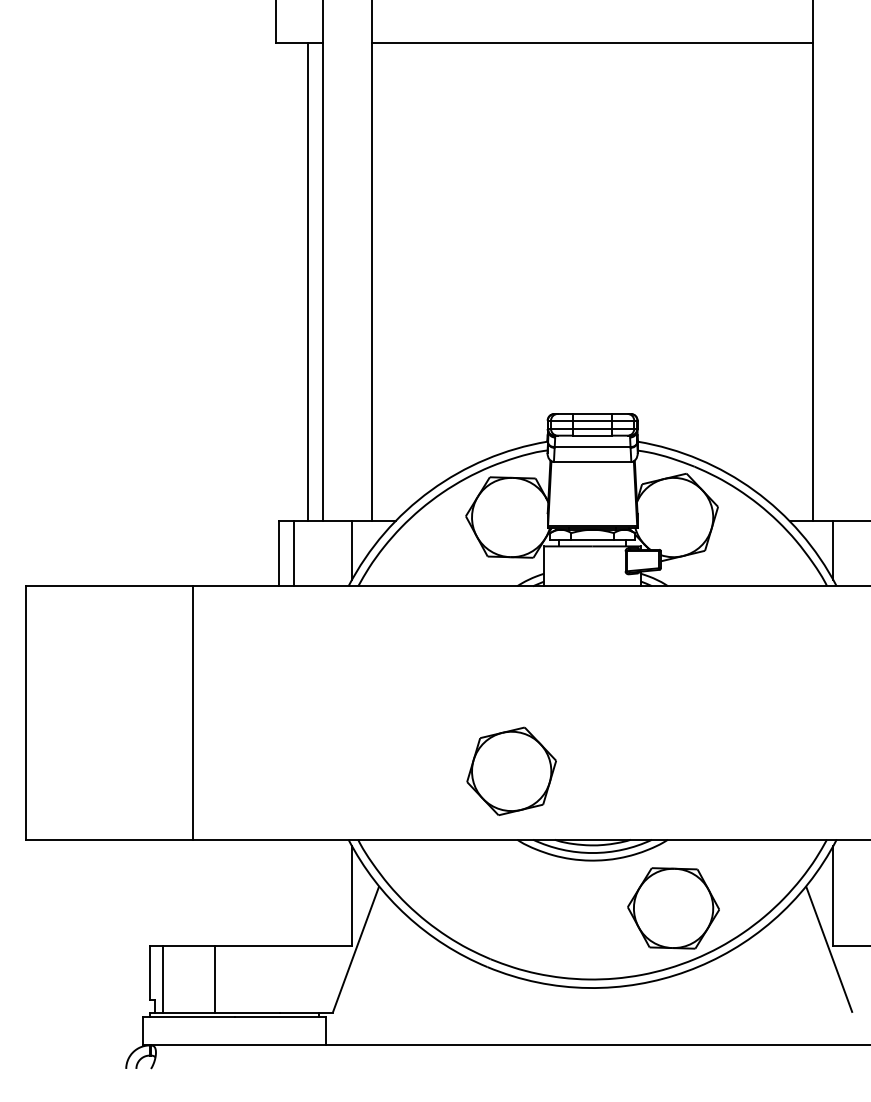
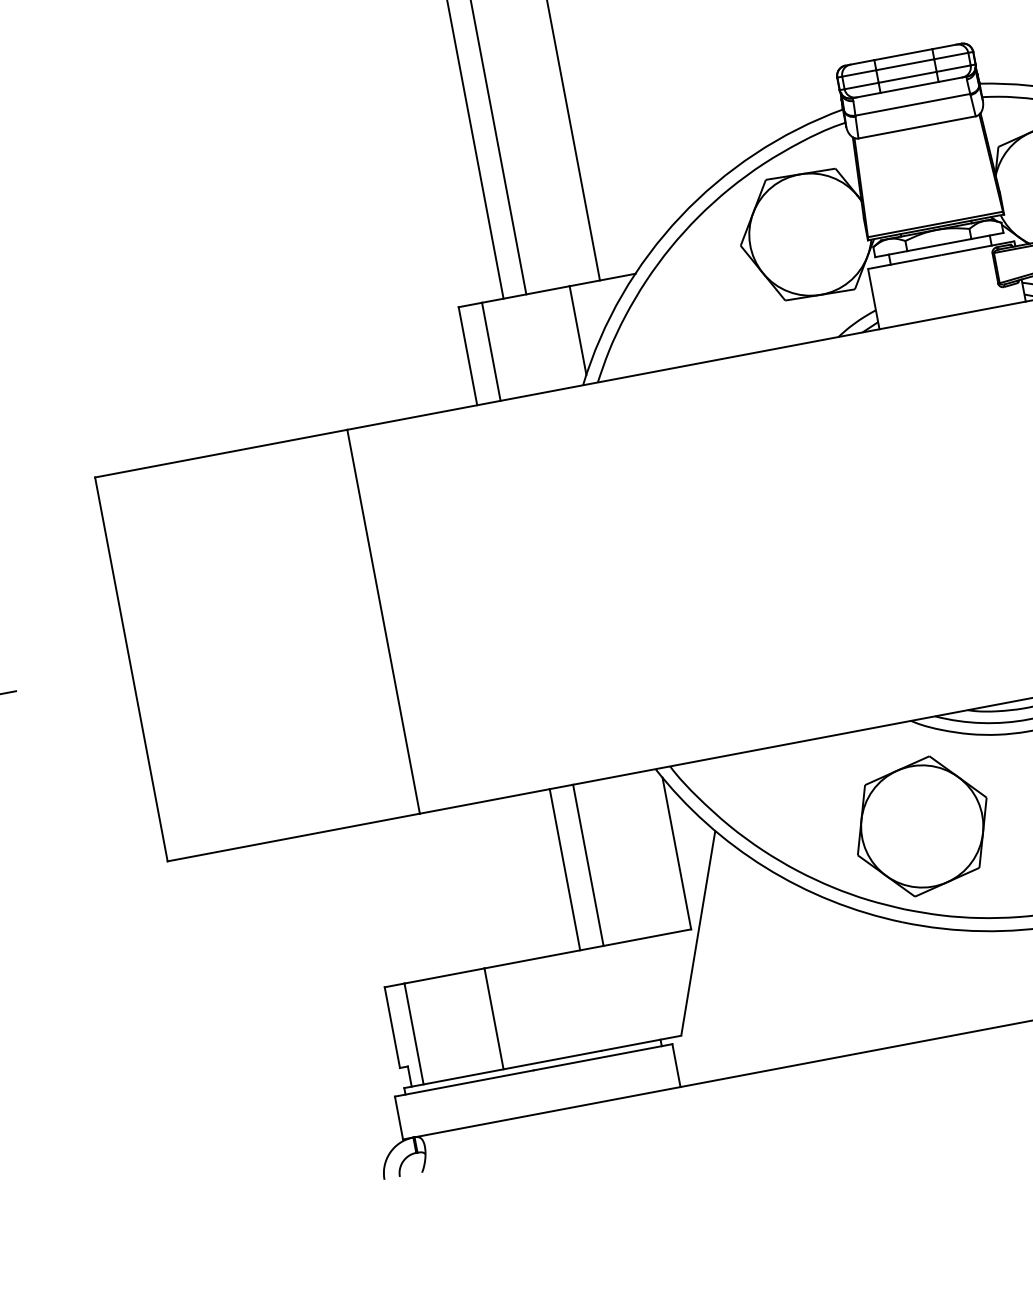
part: (511, 770) -> (921, 825), moved
line: (278, 892) -> (564, 869), added
line: (294, 892) -> (588, 864), added

